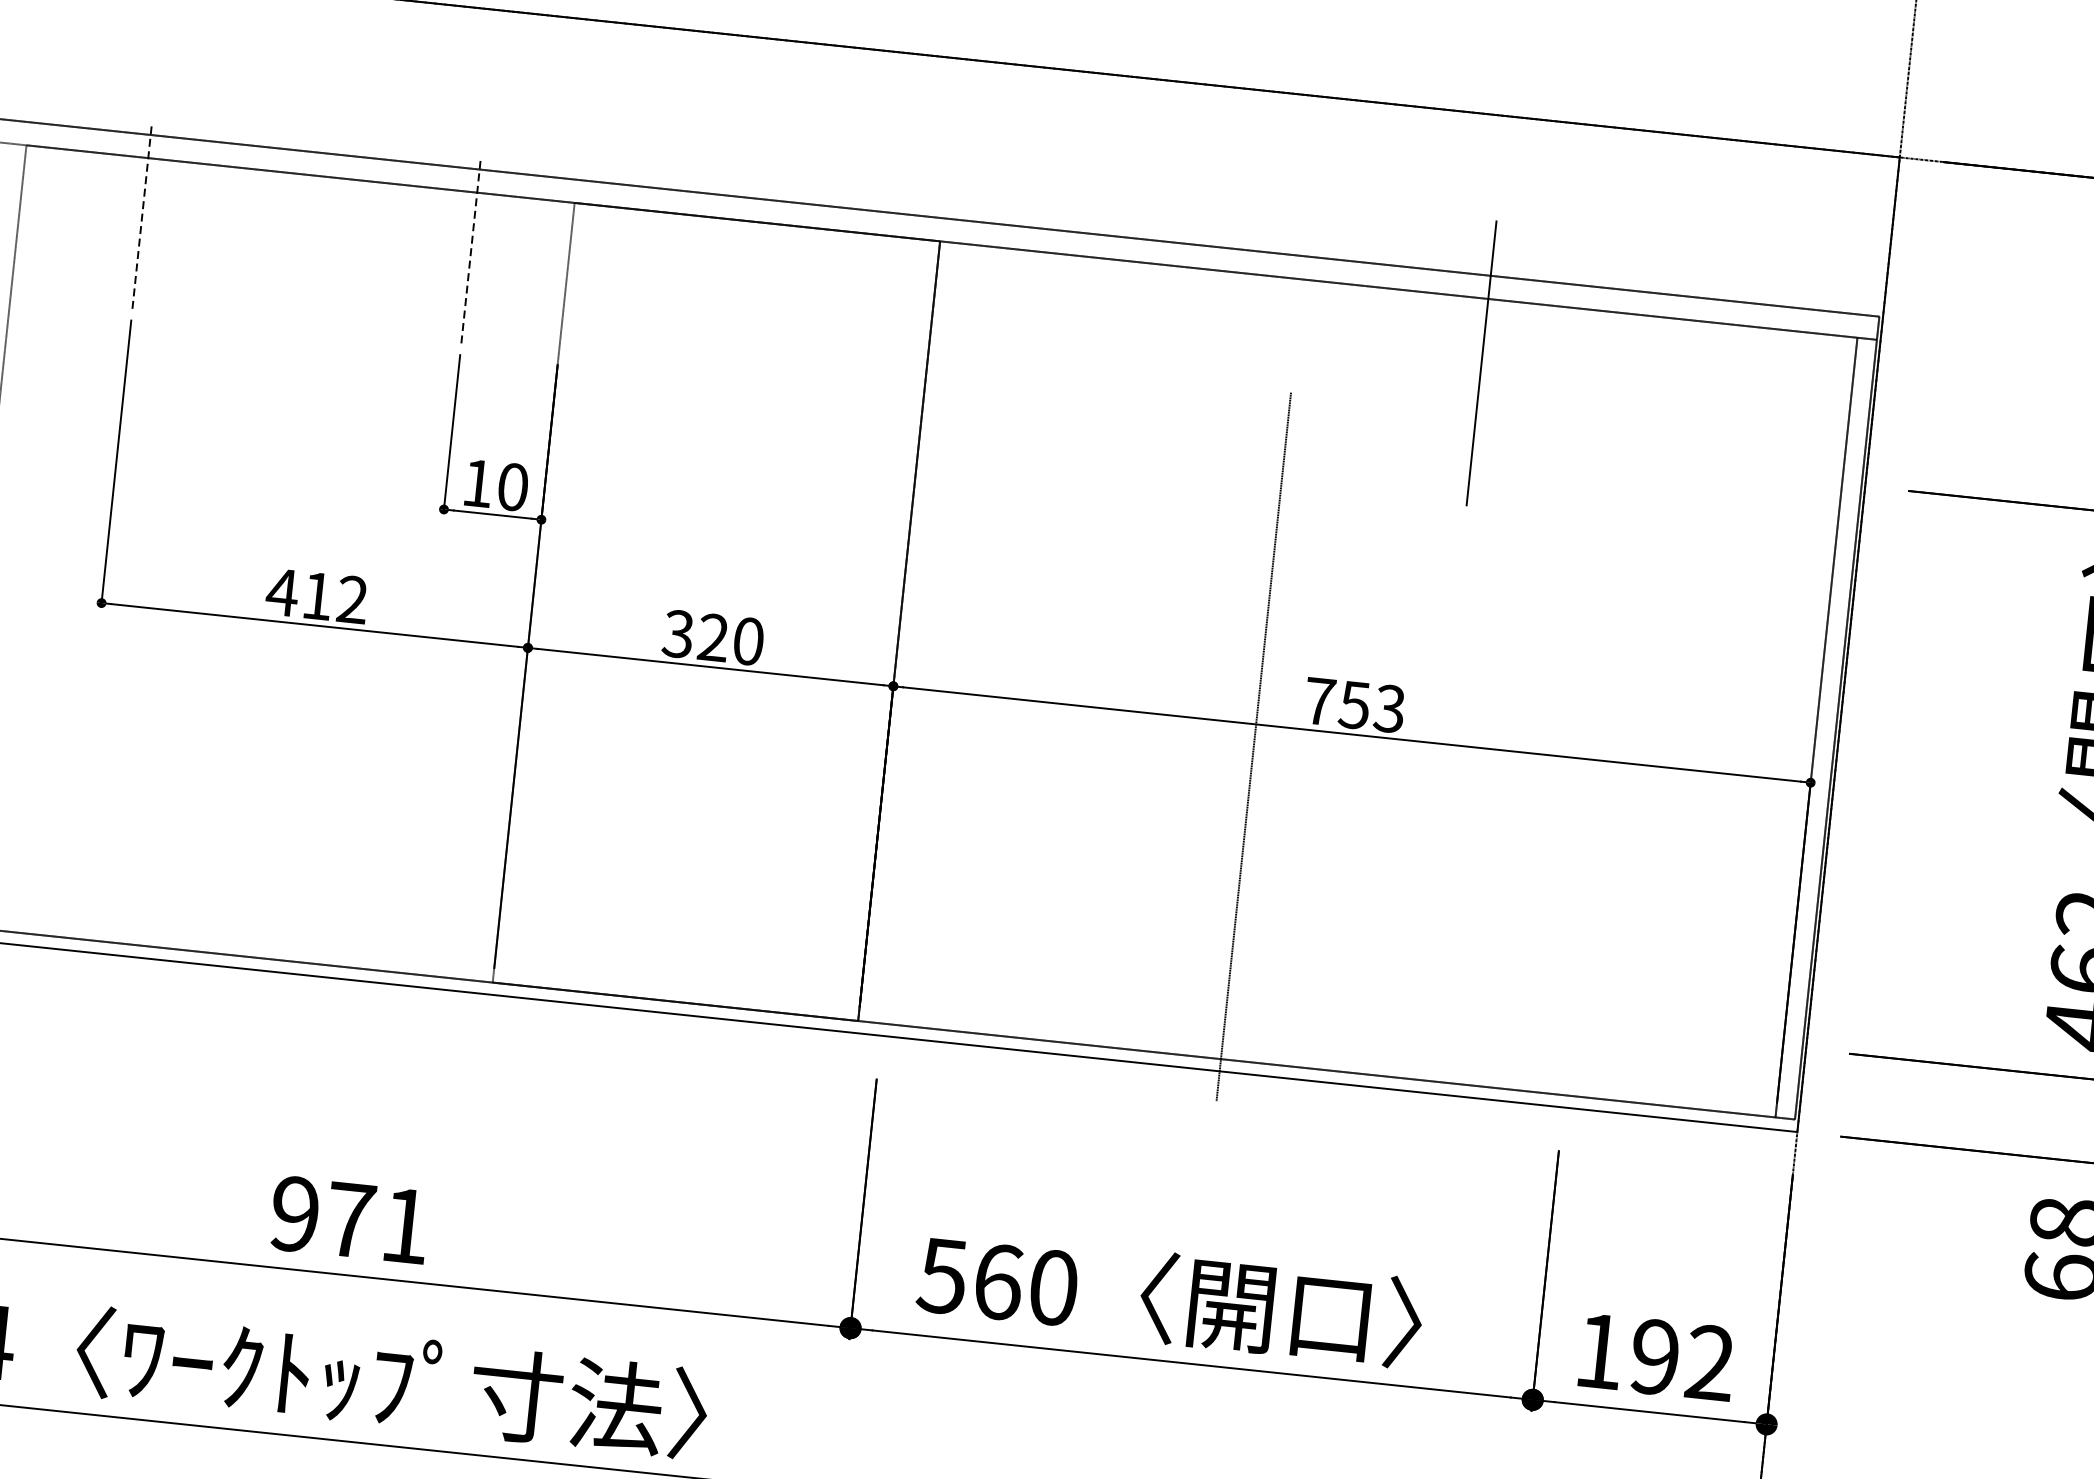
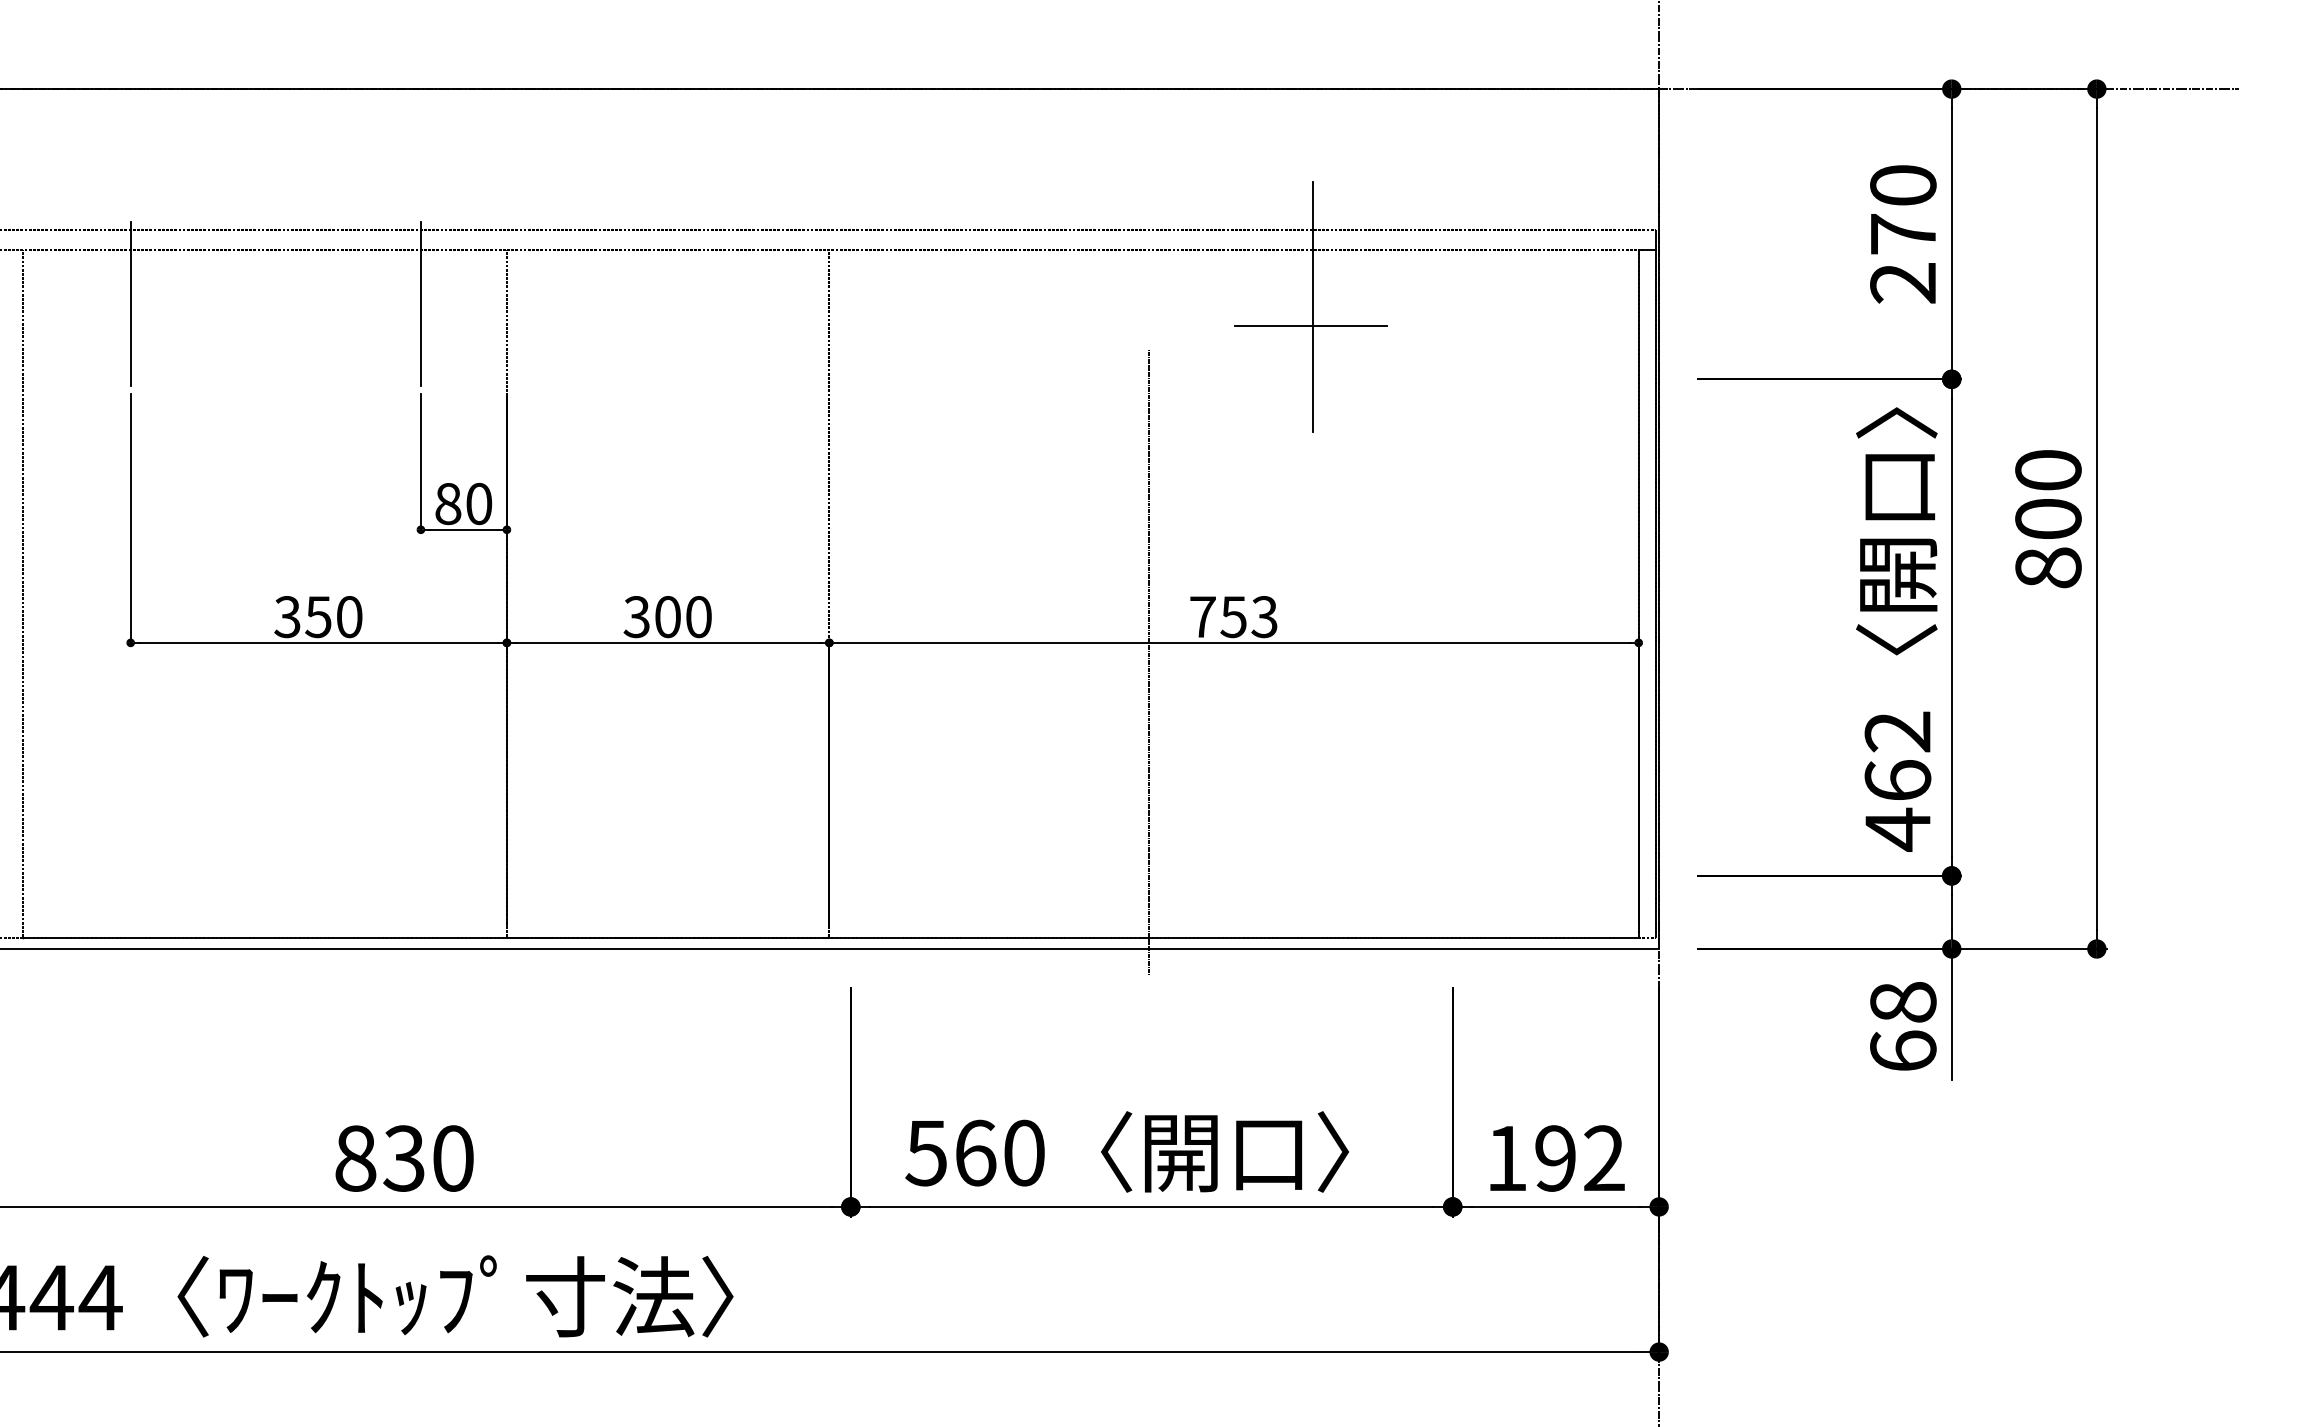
line: (141, 219) -> (130, 304), dashed -> solid
line: (470, 254) -> (420, 304), dashed -> solid
line: (1477, 384) -> (1311, 325), added
text: (478, 484) -> (448, 504), 10 -> 80
text: (316, 596) -> (317, 617), 412 -> 350
text: (712, 638) -> (667, 617), 320 -> 300
text: (350, 1220) -> (404, 1158), 971 -> 830

